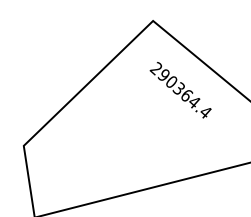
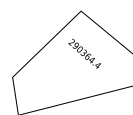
text: (180, 89) -> (84, 53), moved

